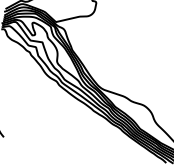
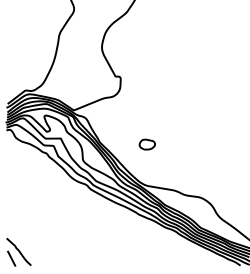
part: (108, 57) -> (146, 144), added

